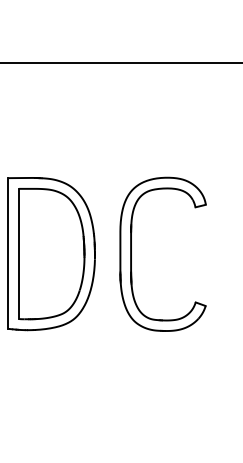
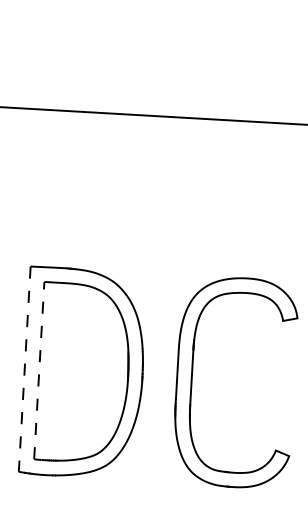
line: (19, 253) -> (39, 370), solid -> dashed
line: (8, 254) -> (24, 370), solid -> dashed

